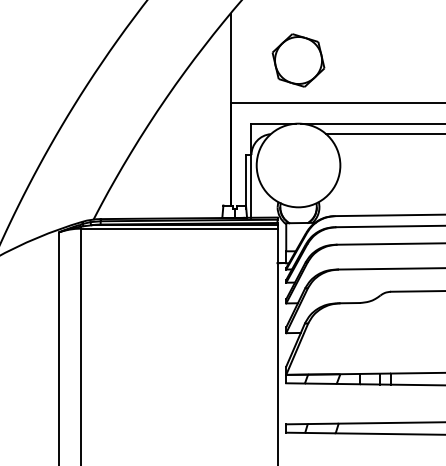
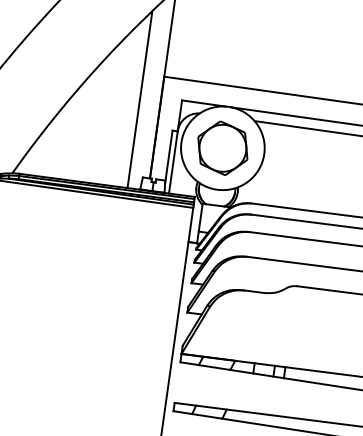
part: (298, 60) -> (222, 148), moved
line: (209, 128) -> (139, 99), added

